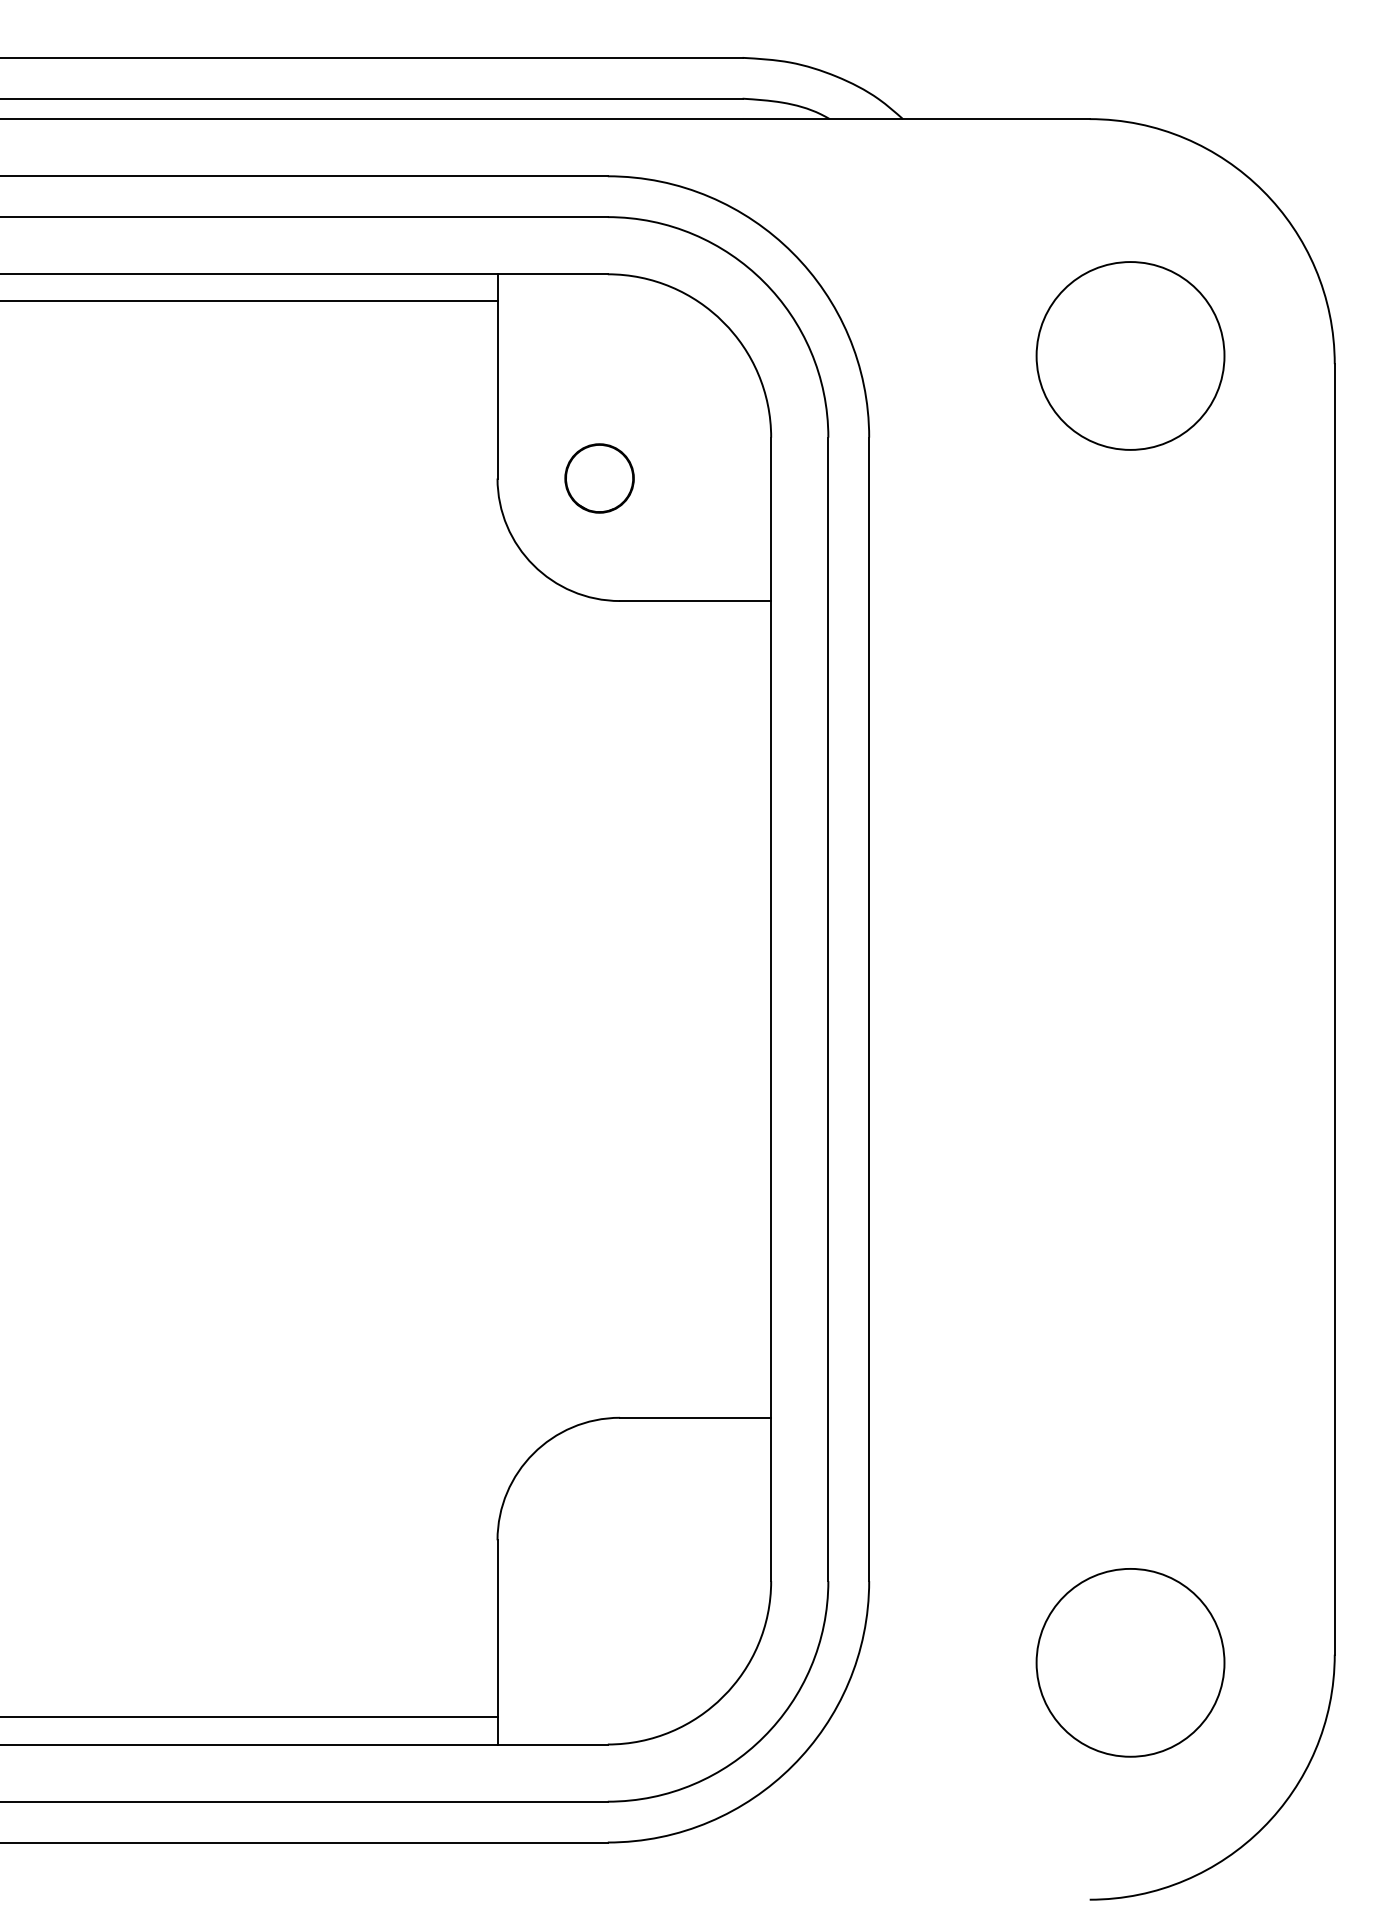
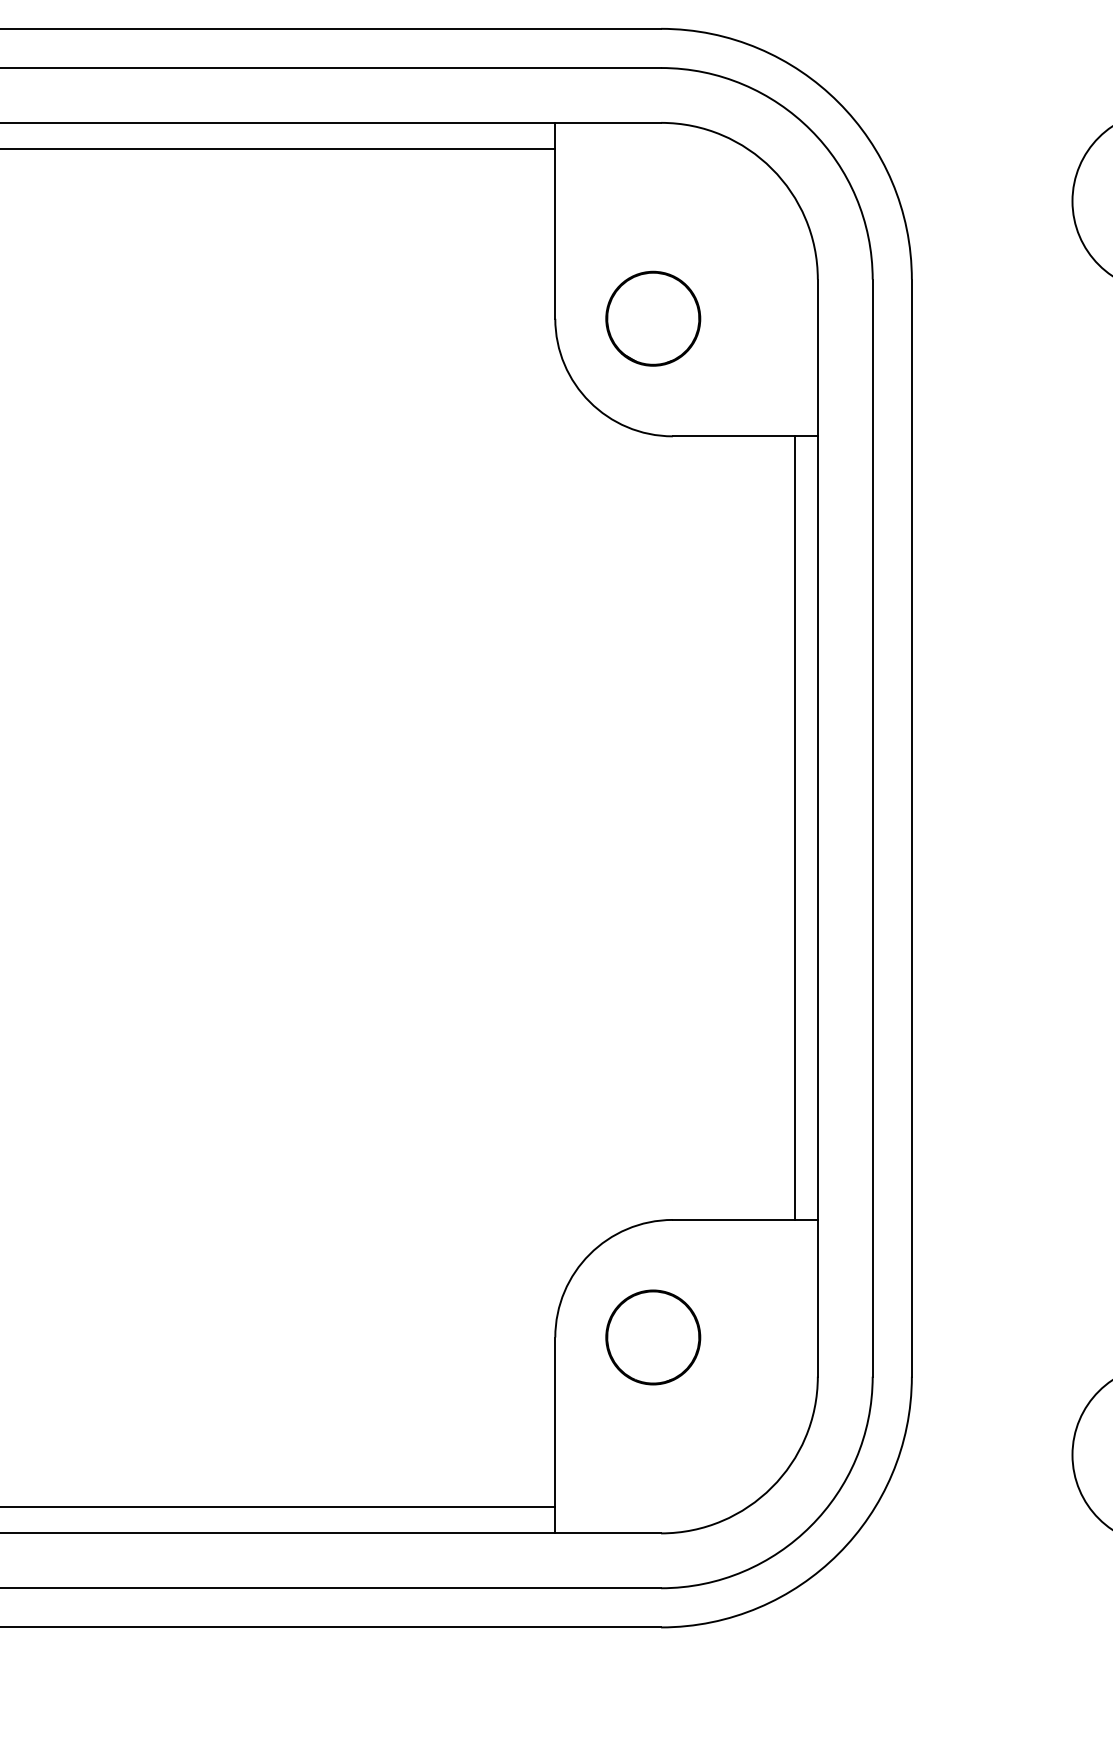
circle: (599, 478) -> (653, 318), size x1.43
line: (747, 1009) -> (795, 828), added
circle: (599, 1540) -> (653, 1337), added

